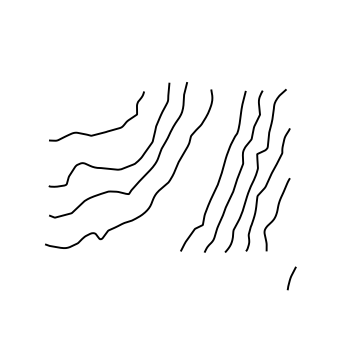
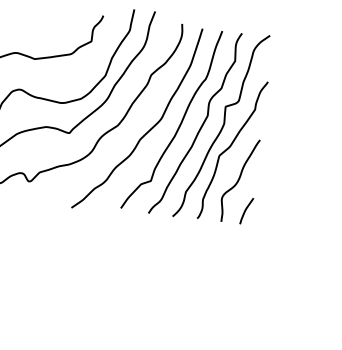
curve: (195, 181) -> (149, 128), added
curve: (291, 278) -> (246, 211), moved

